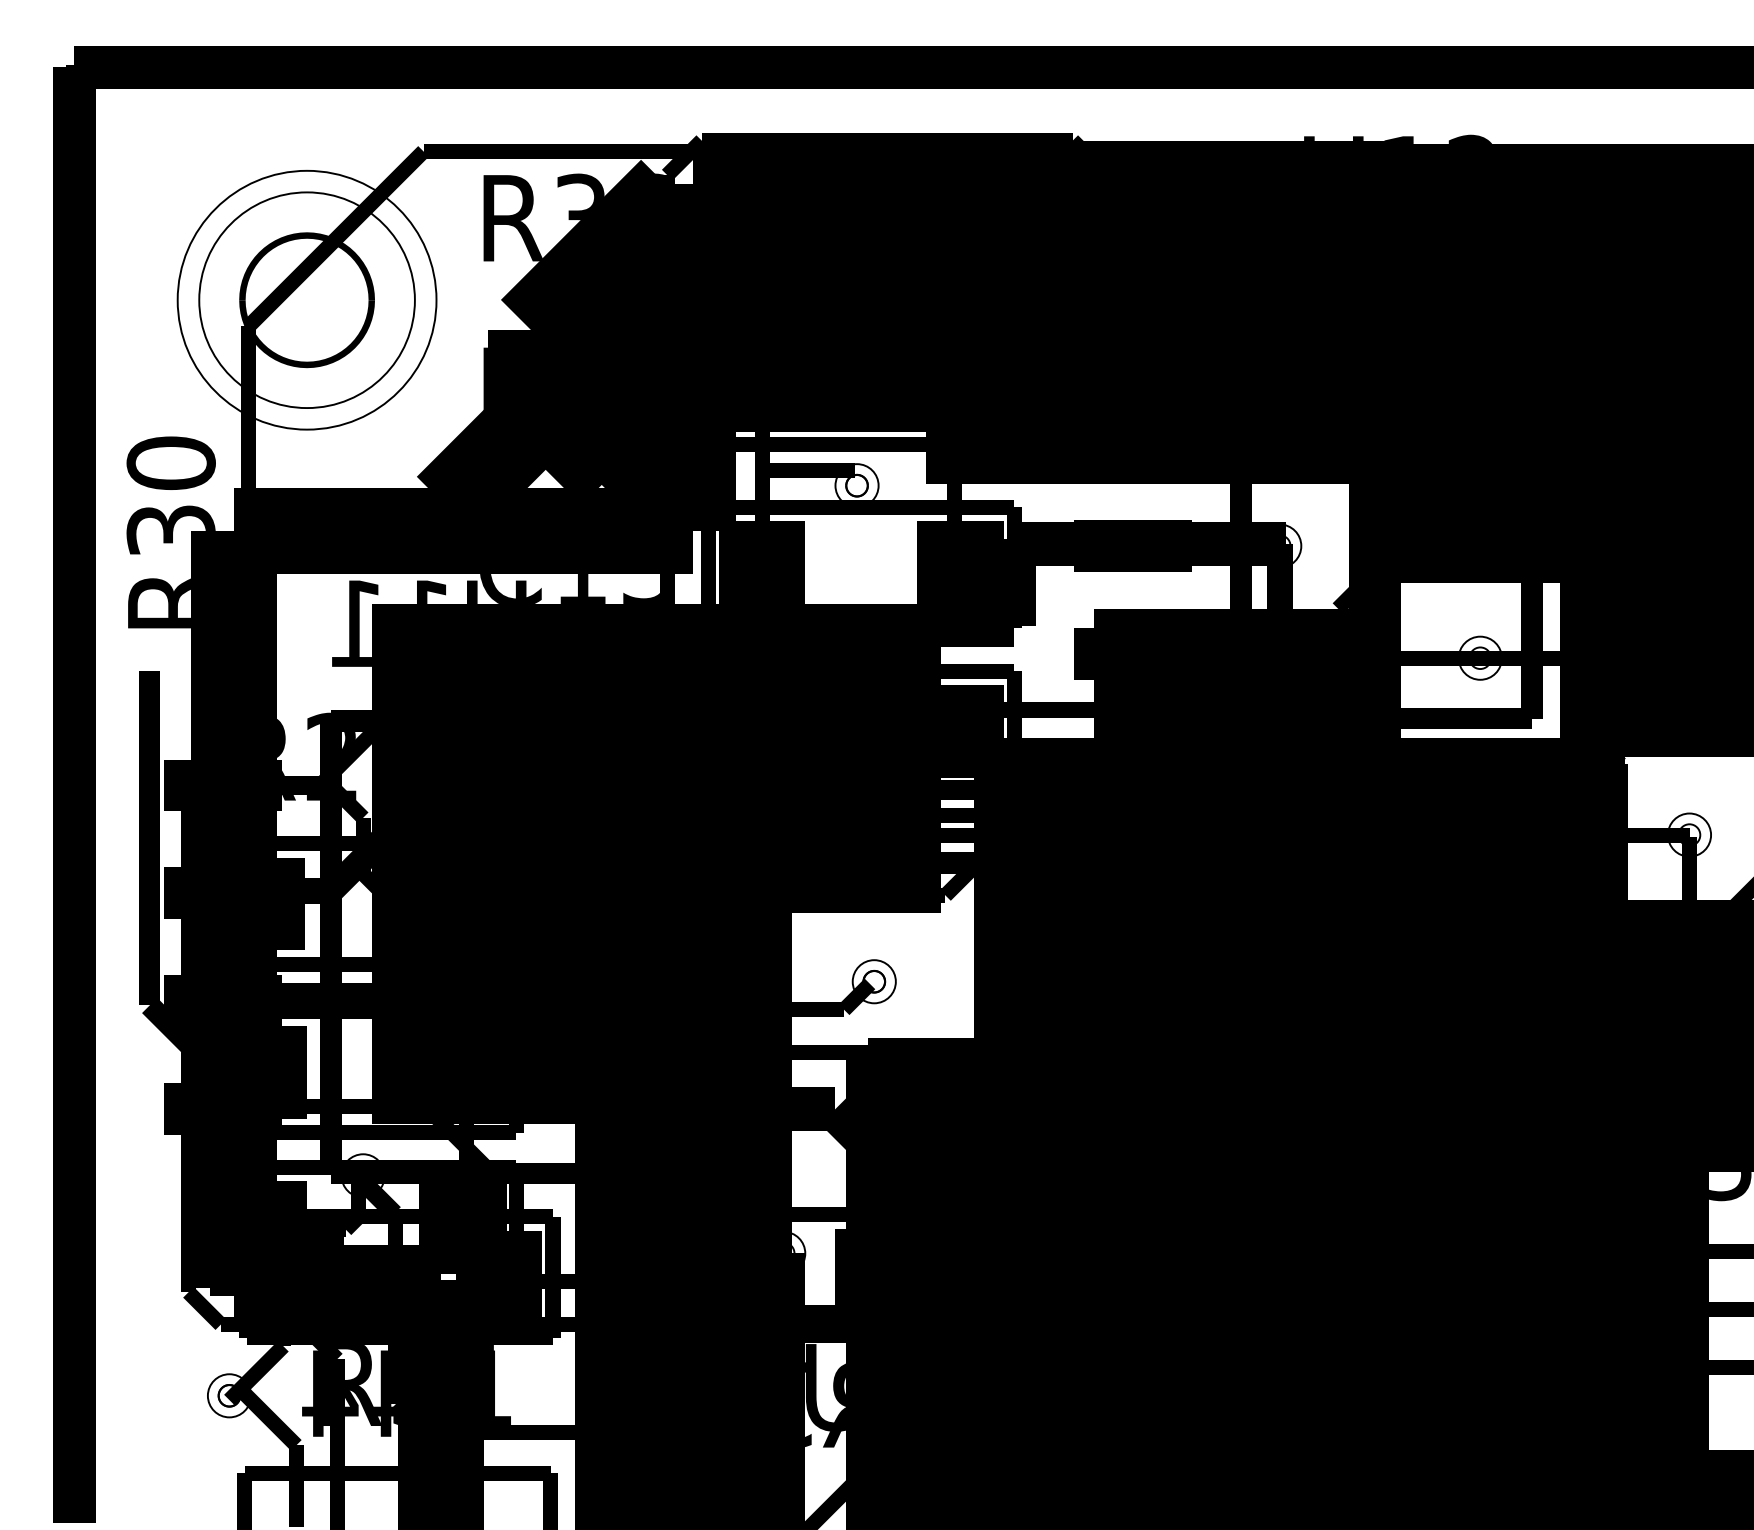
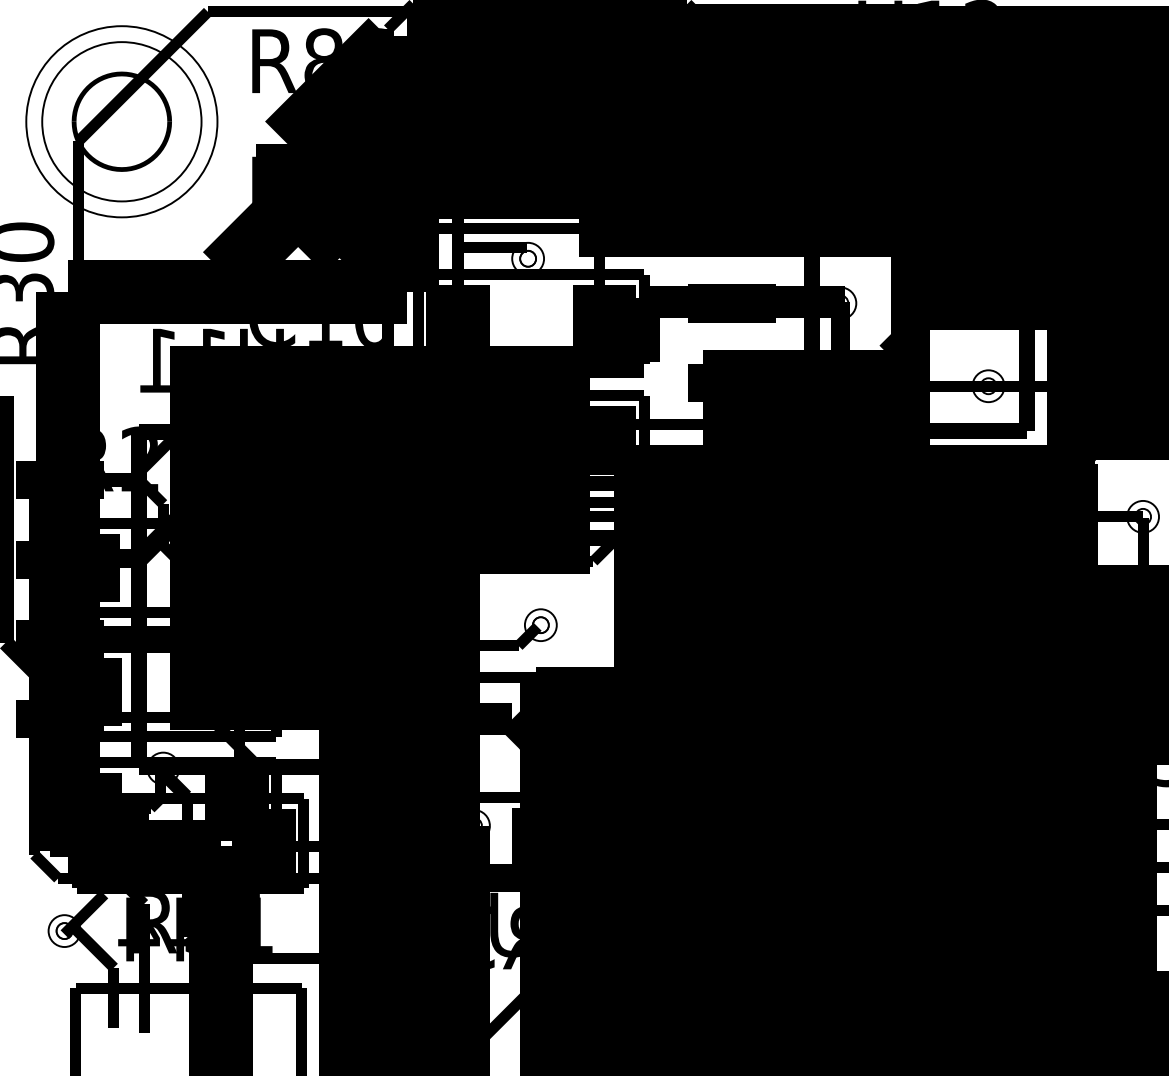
text: (579, 209) -> (323, 54), R36 -> R86
text: (649, 588) -> (374, 334), C13 -> C10

